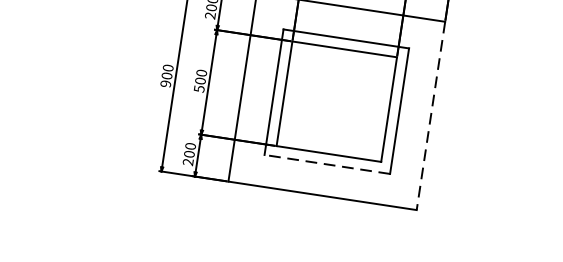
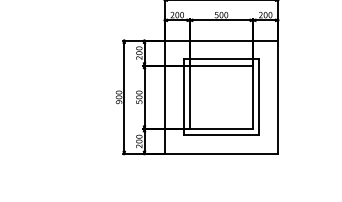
line: (431, 116) -> (278, 97), dashed -> solid
line: (327, 164) -> (221, 135), dashed -> solid

